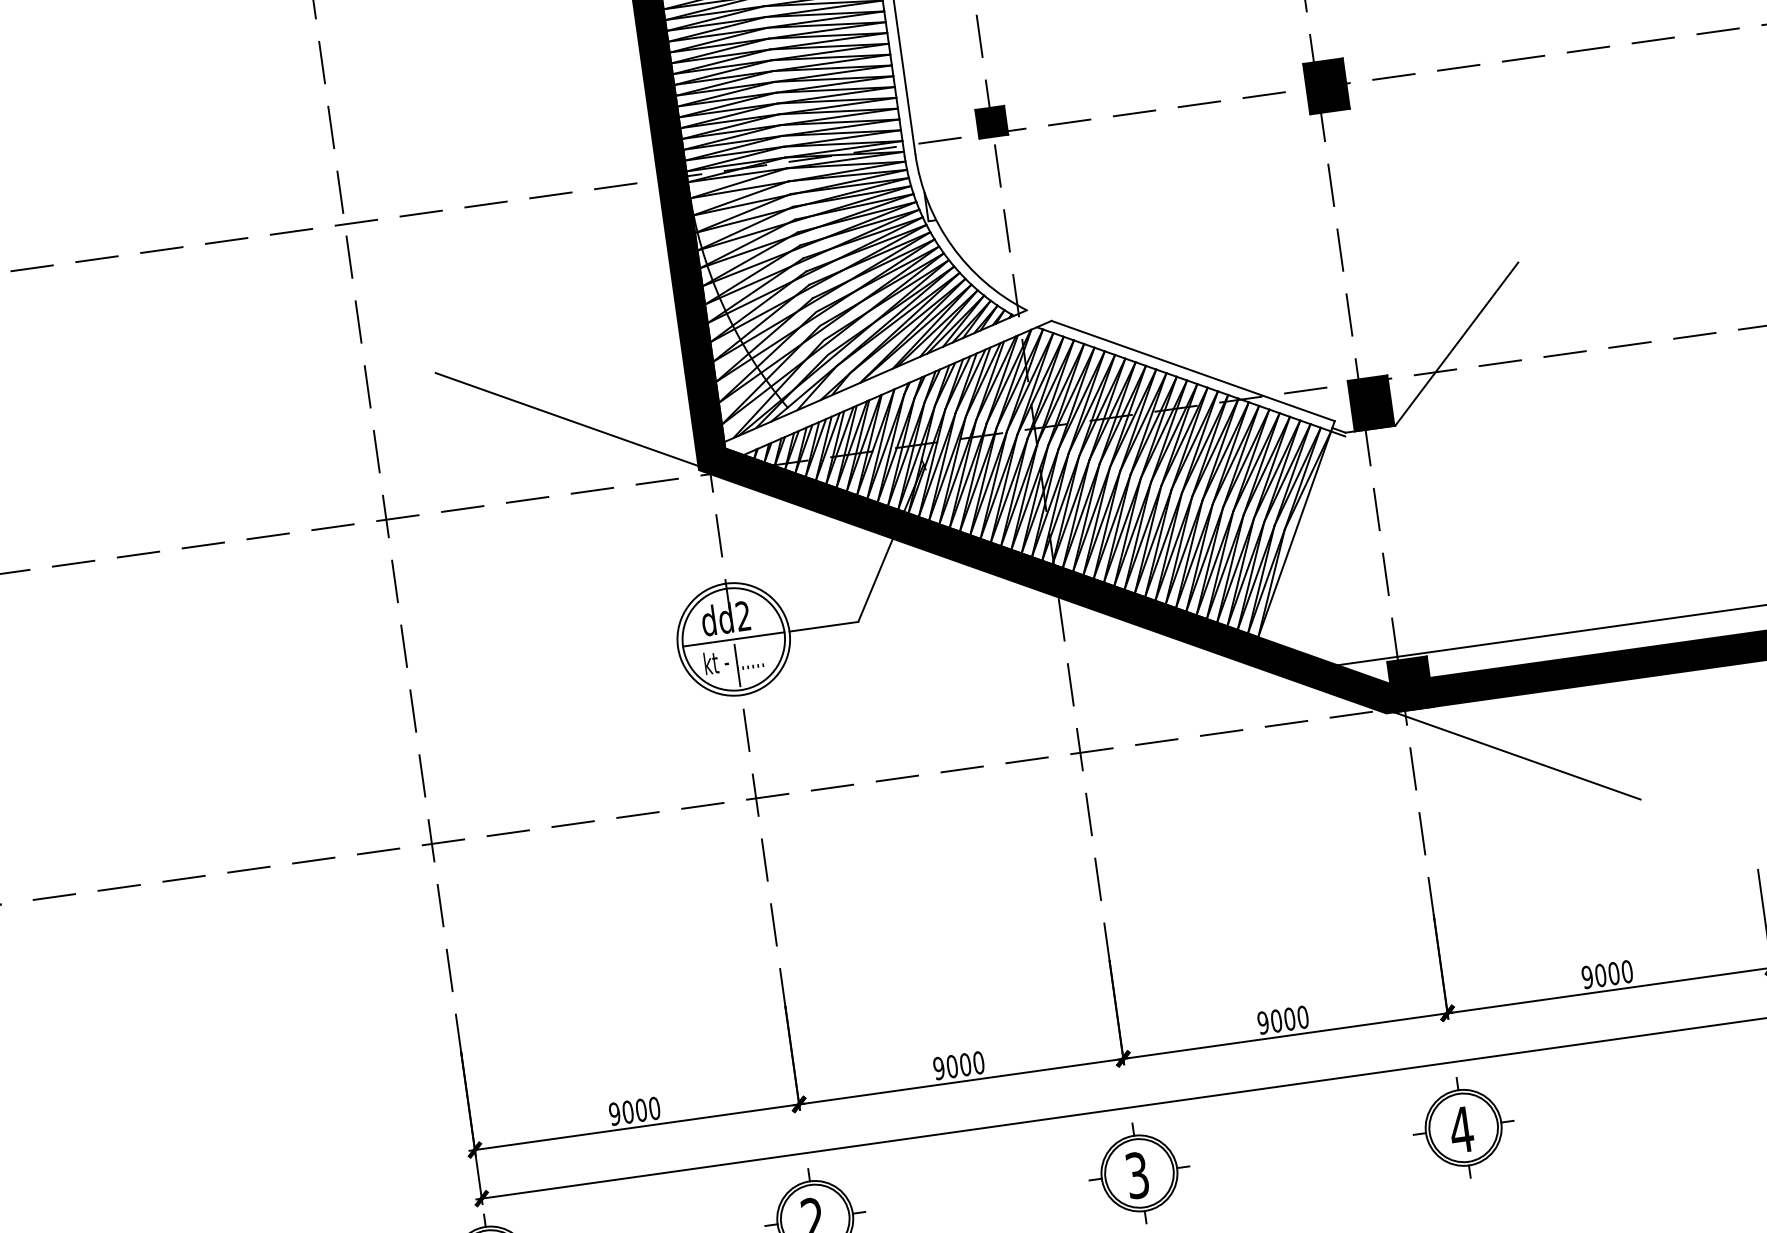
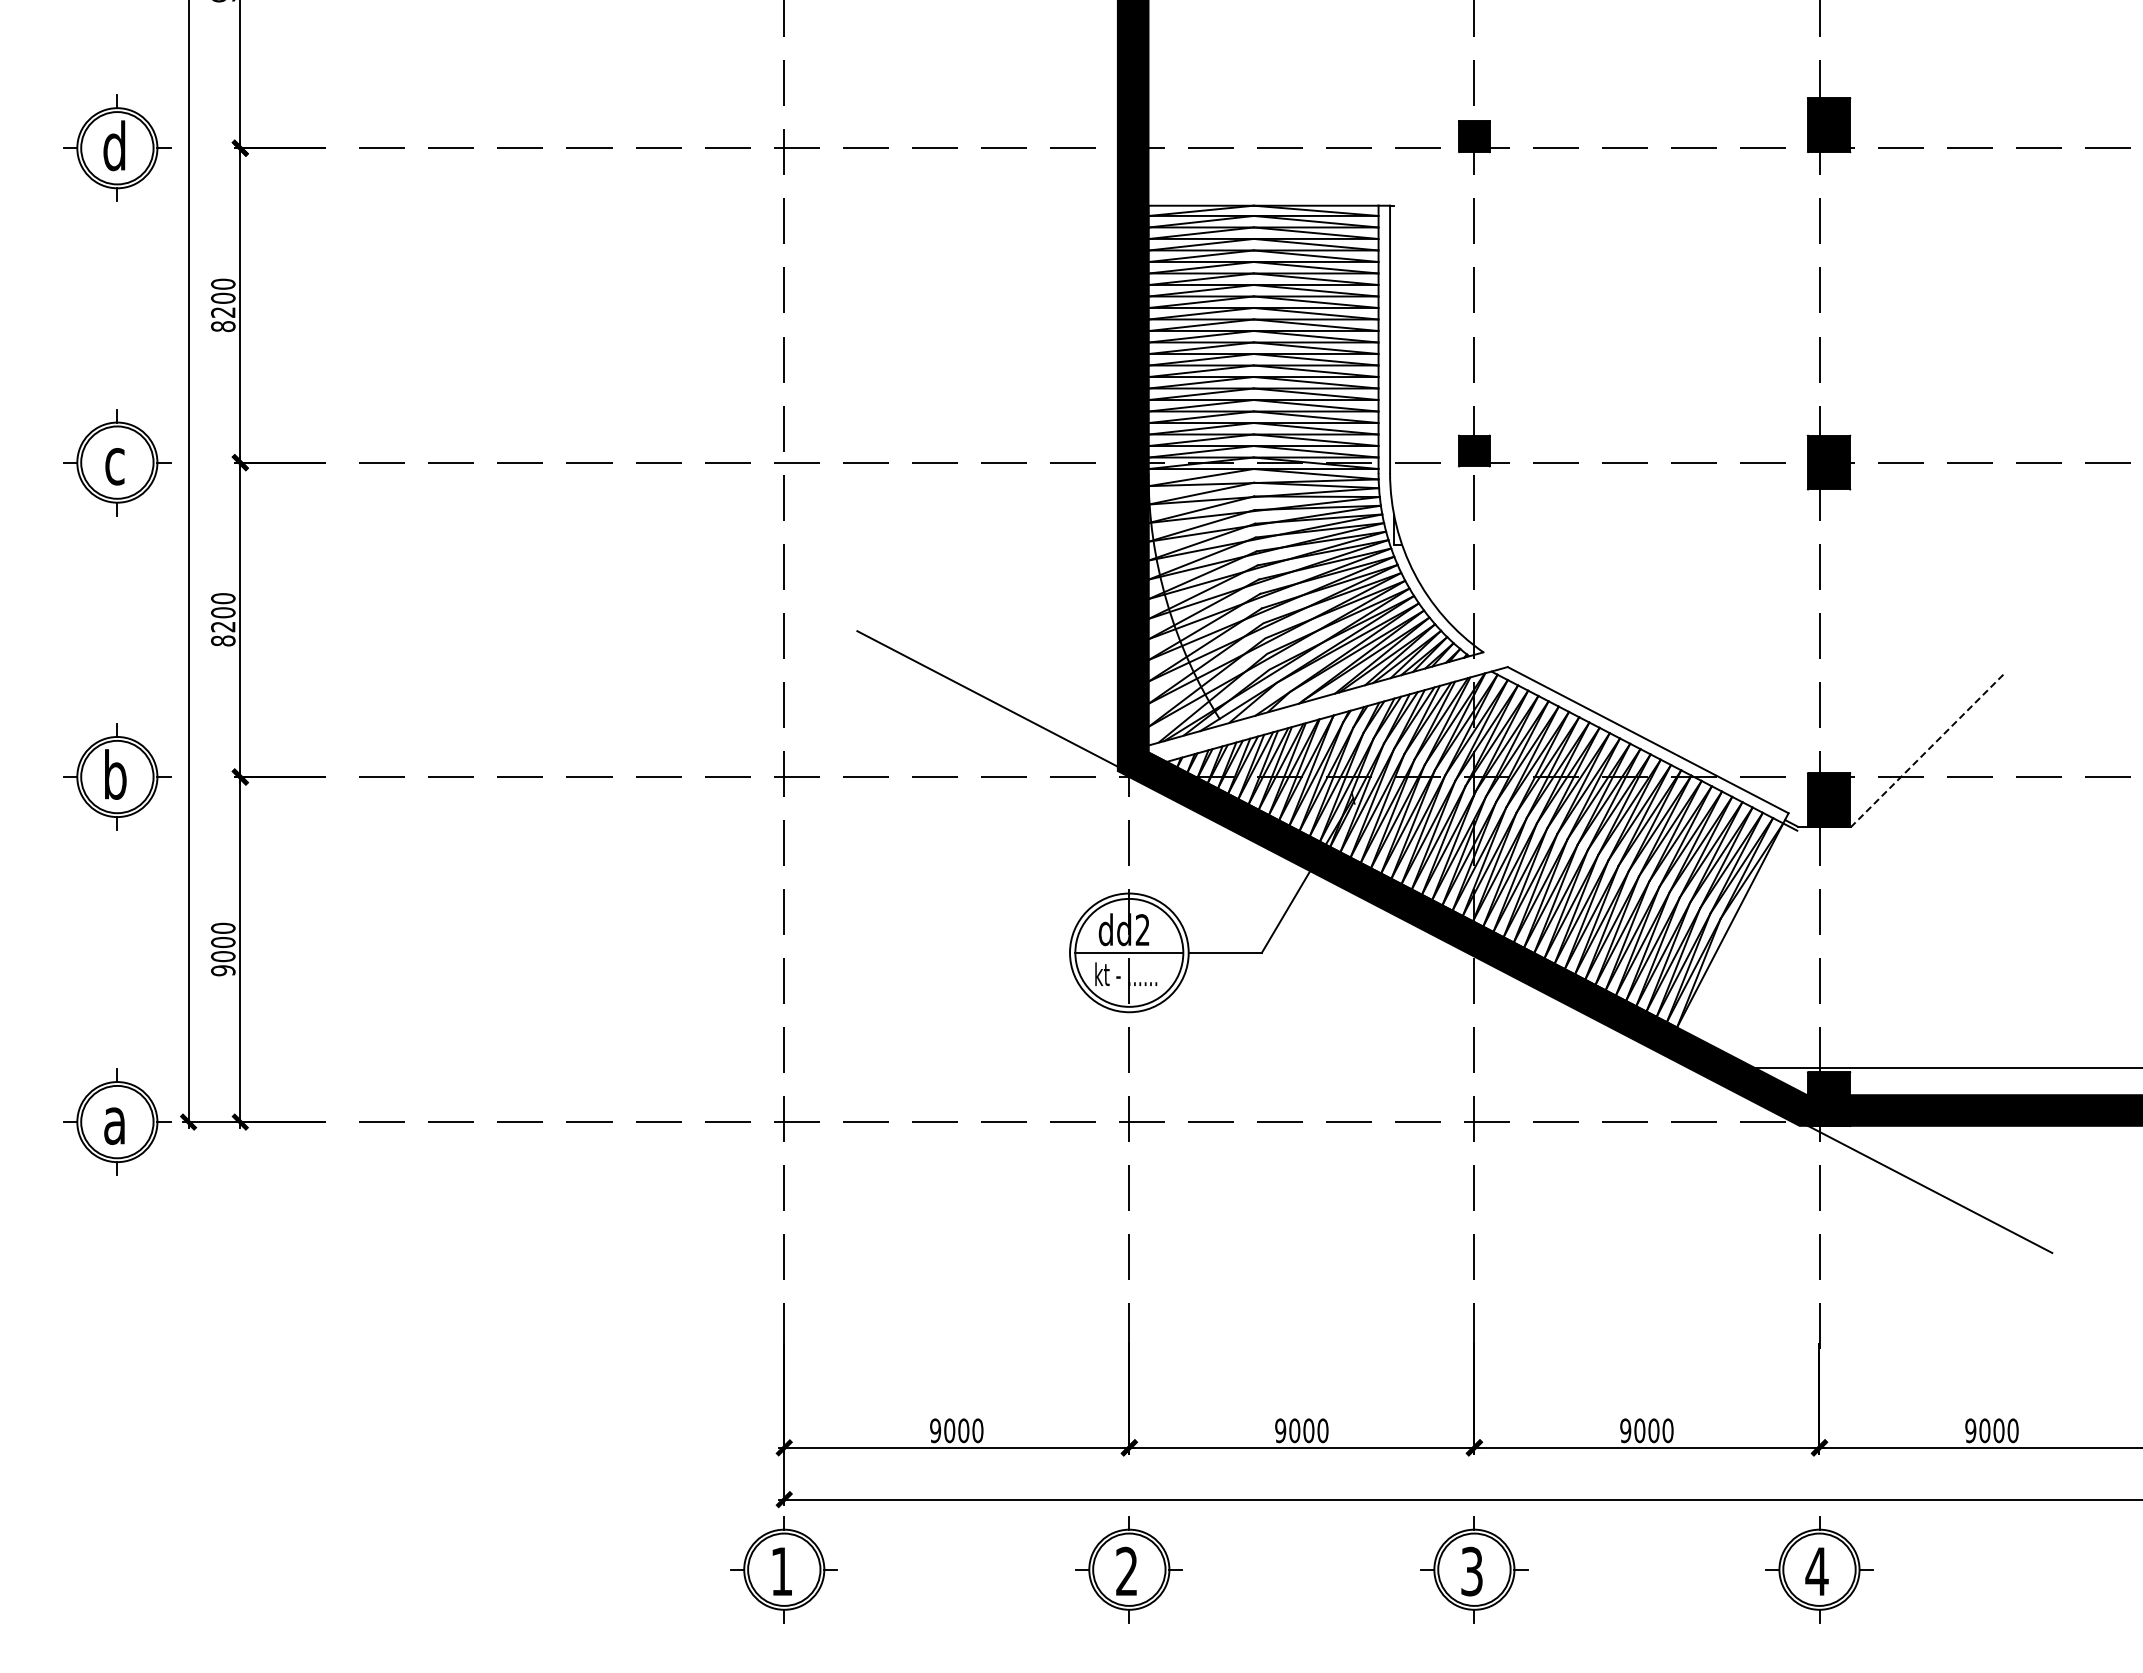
line: (1456, 343) -> (1927, 750), solid -> dashed

